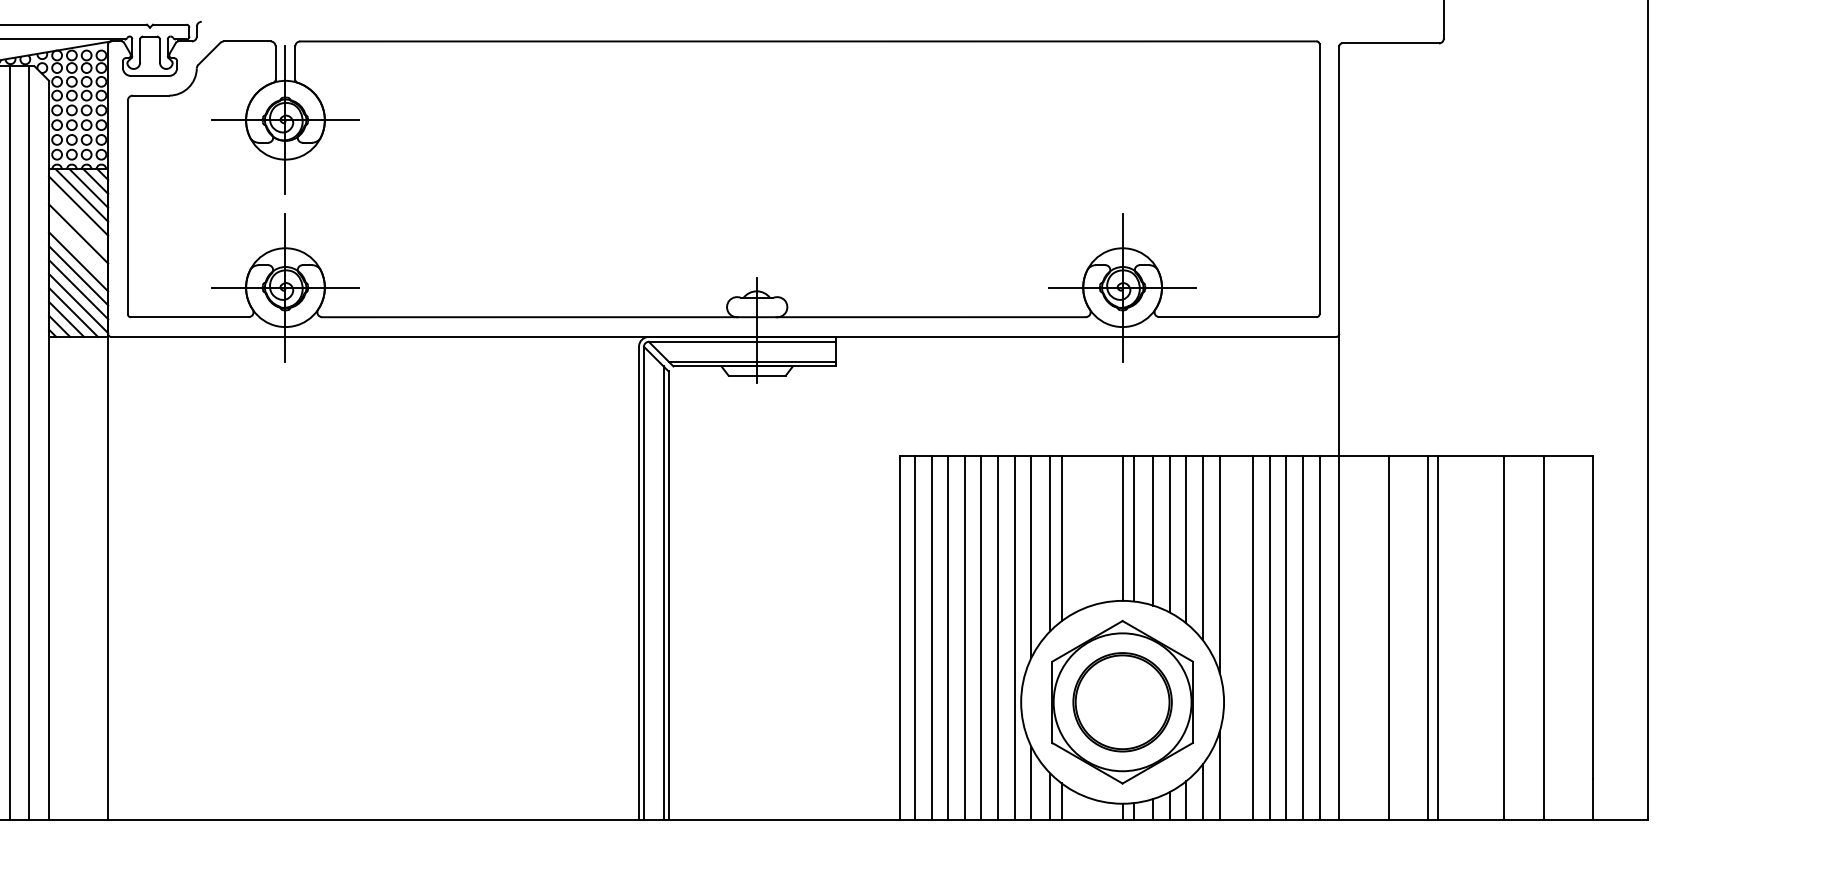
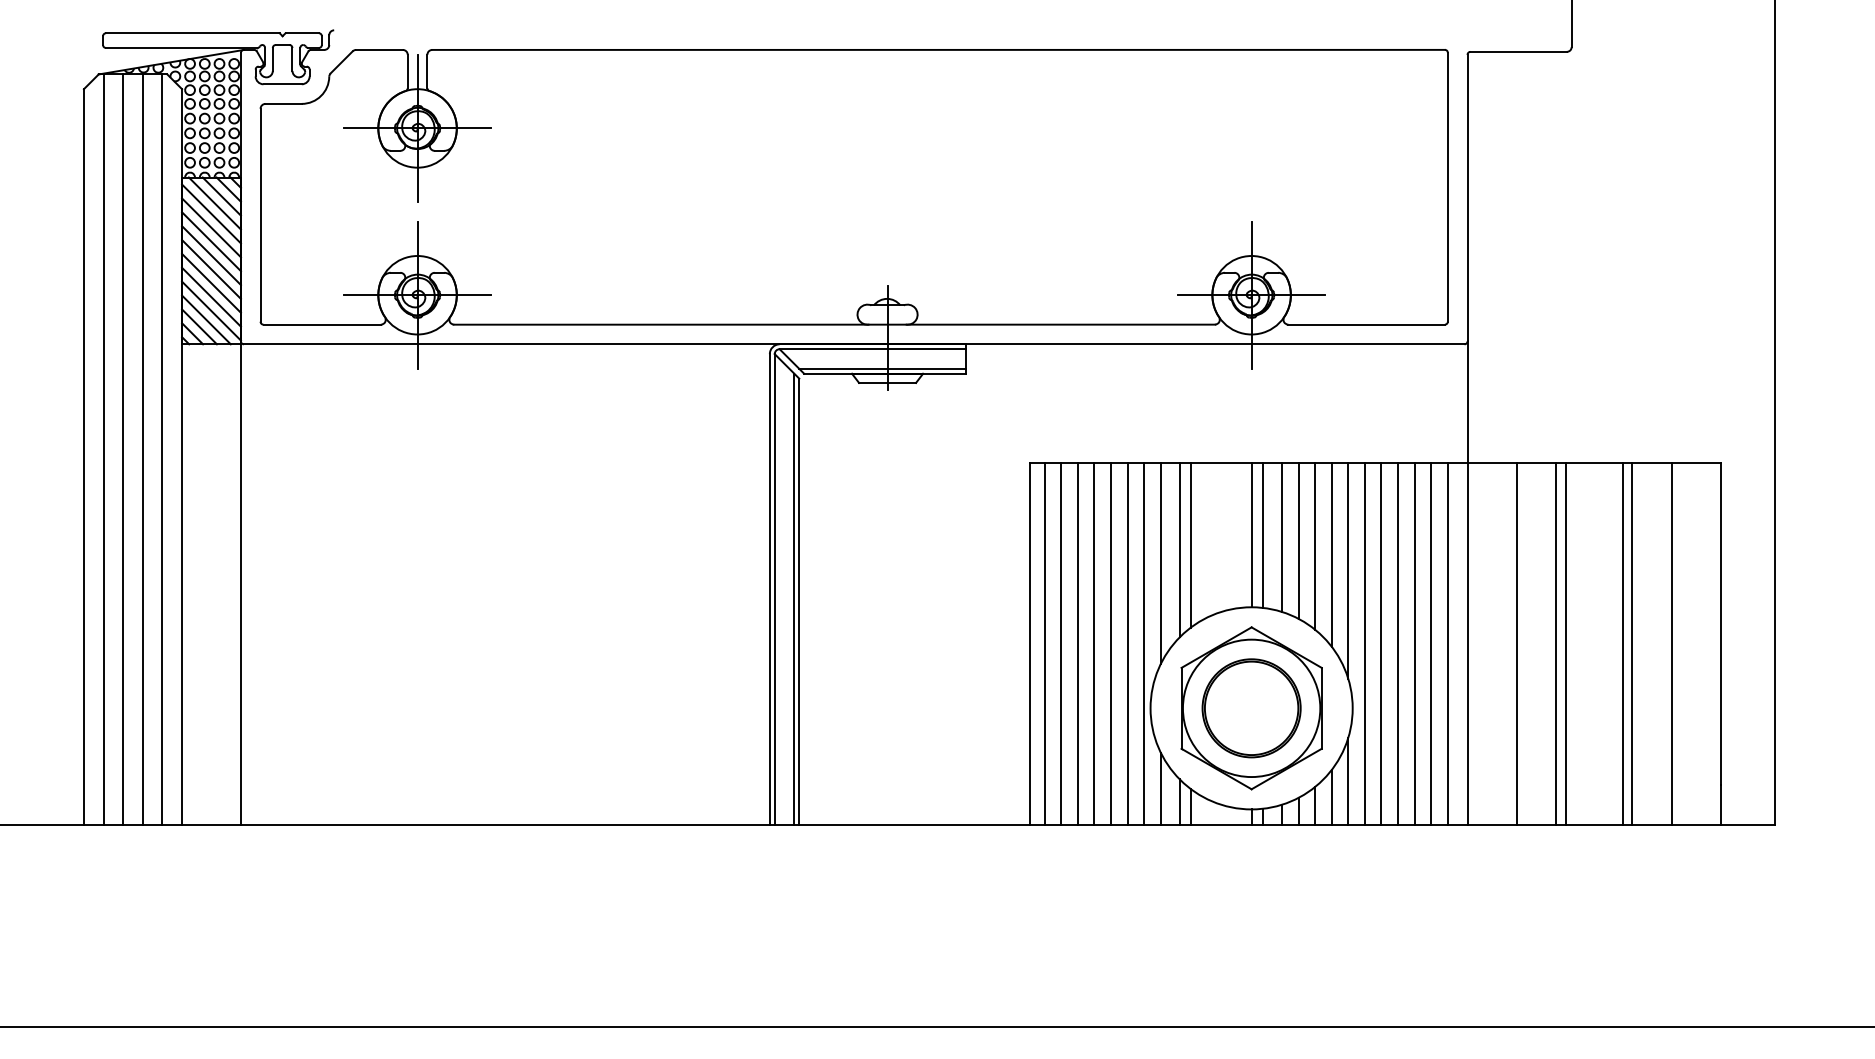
line: (78, 219) -> (211, 227), added
line: (78, 247) -> (211, 255), added
line: (1235, 638) -> (1364, 644), added
line: (1494, 638) -> (1622, 644), added

